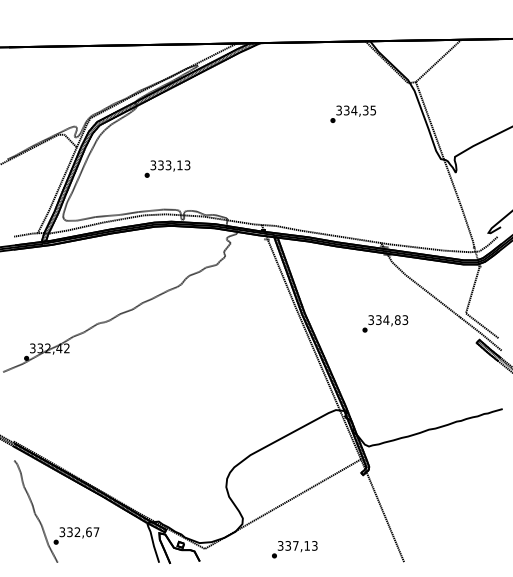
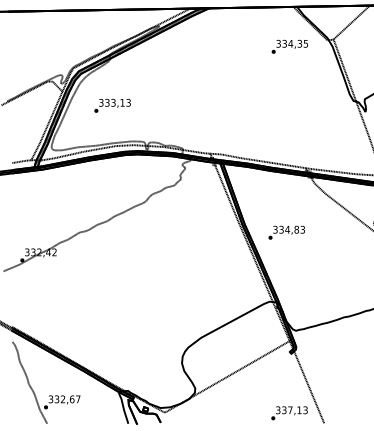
text: (352, 113) -> (289, 46), moved
text: (167, 168) -> (112, 105), moved
text: (385, 323) -> (286, 232), moved
text: (294, 549) -> (289, 413), moved

